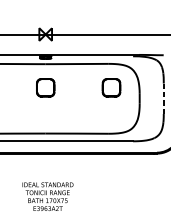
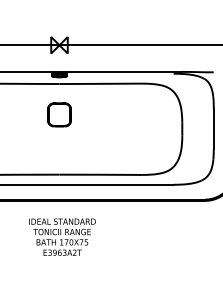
part: (111, 87) -> (145, 114), removed
line: (163, 98) -> (213, 129), dashed -> solid
text: (47, 196) -> (62, 236), moved

